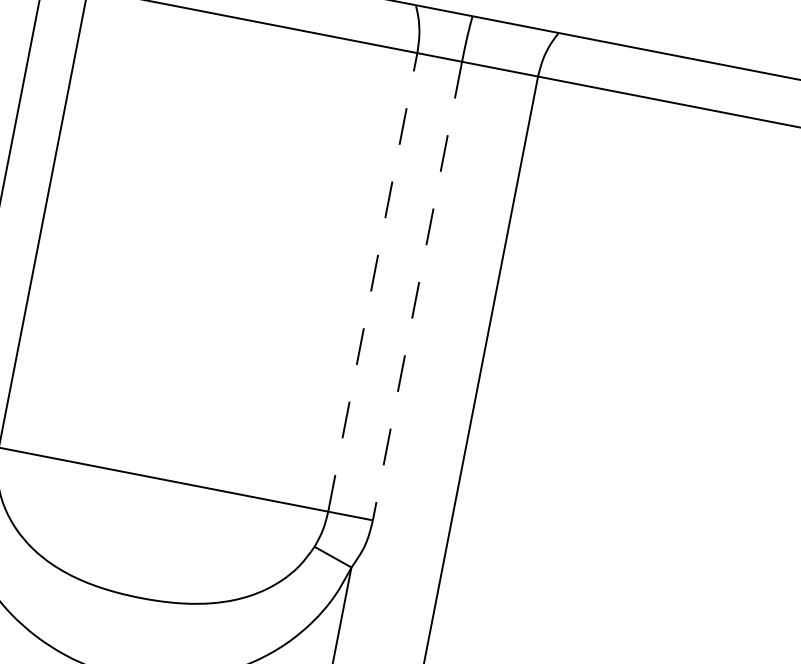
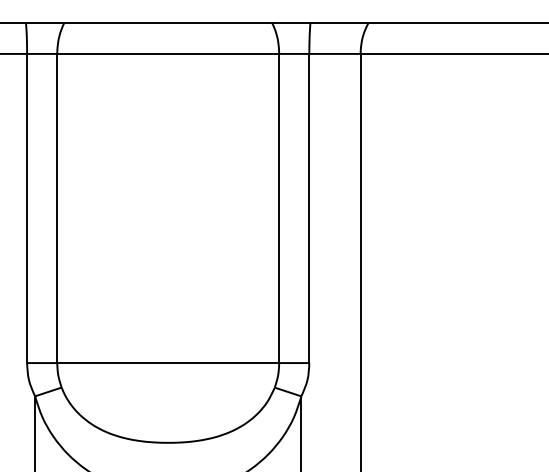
line: (373, 282) -> (279, 208), dashed -> solid
line: (417, 291) -> (309, 208), dashed -> solid

